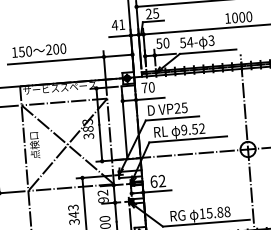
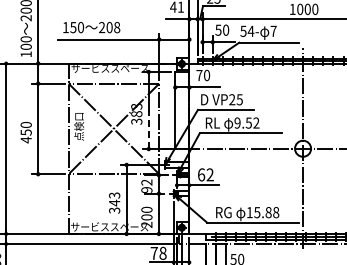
text: (211, 39) -> (273, 30), 3 -> 7
text: (63, 48) -> (117, 27), 200 -> 208
line: (100, 142) -> (148, 129), solid -> dashed

